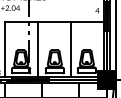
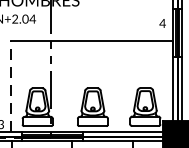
line: (4, 49) -> (10, 86), solid -> dashed
line: (37, 49) -> (64, 86), removed
line: (71, 49) -> (120, 86), removed

